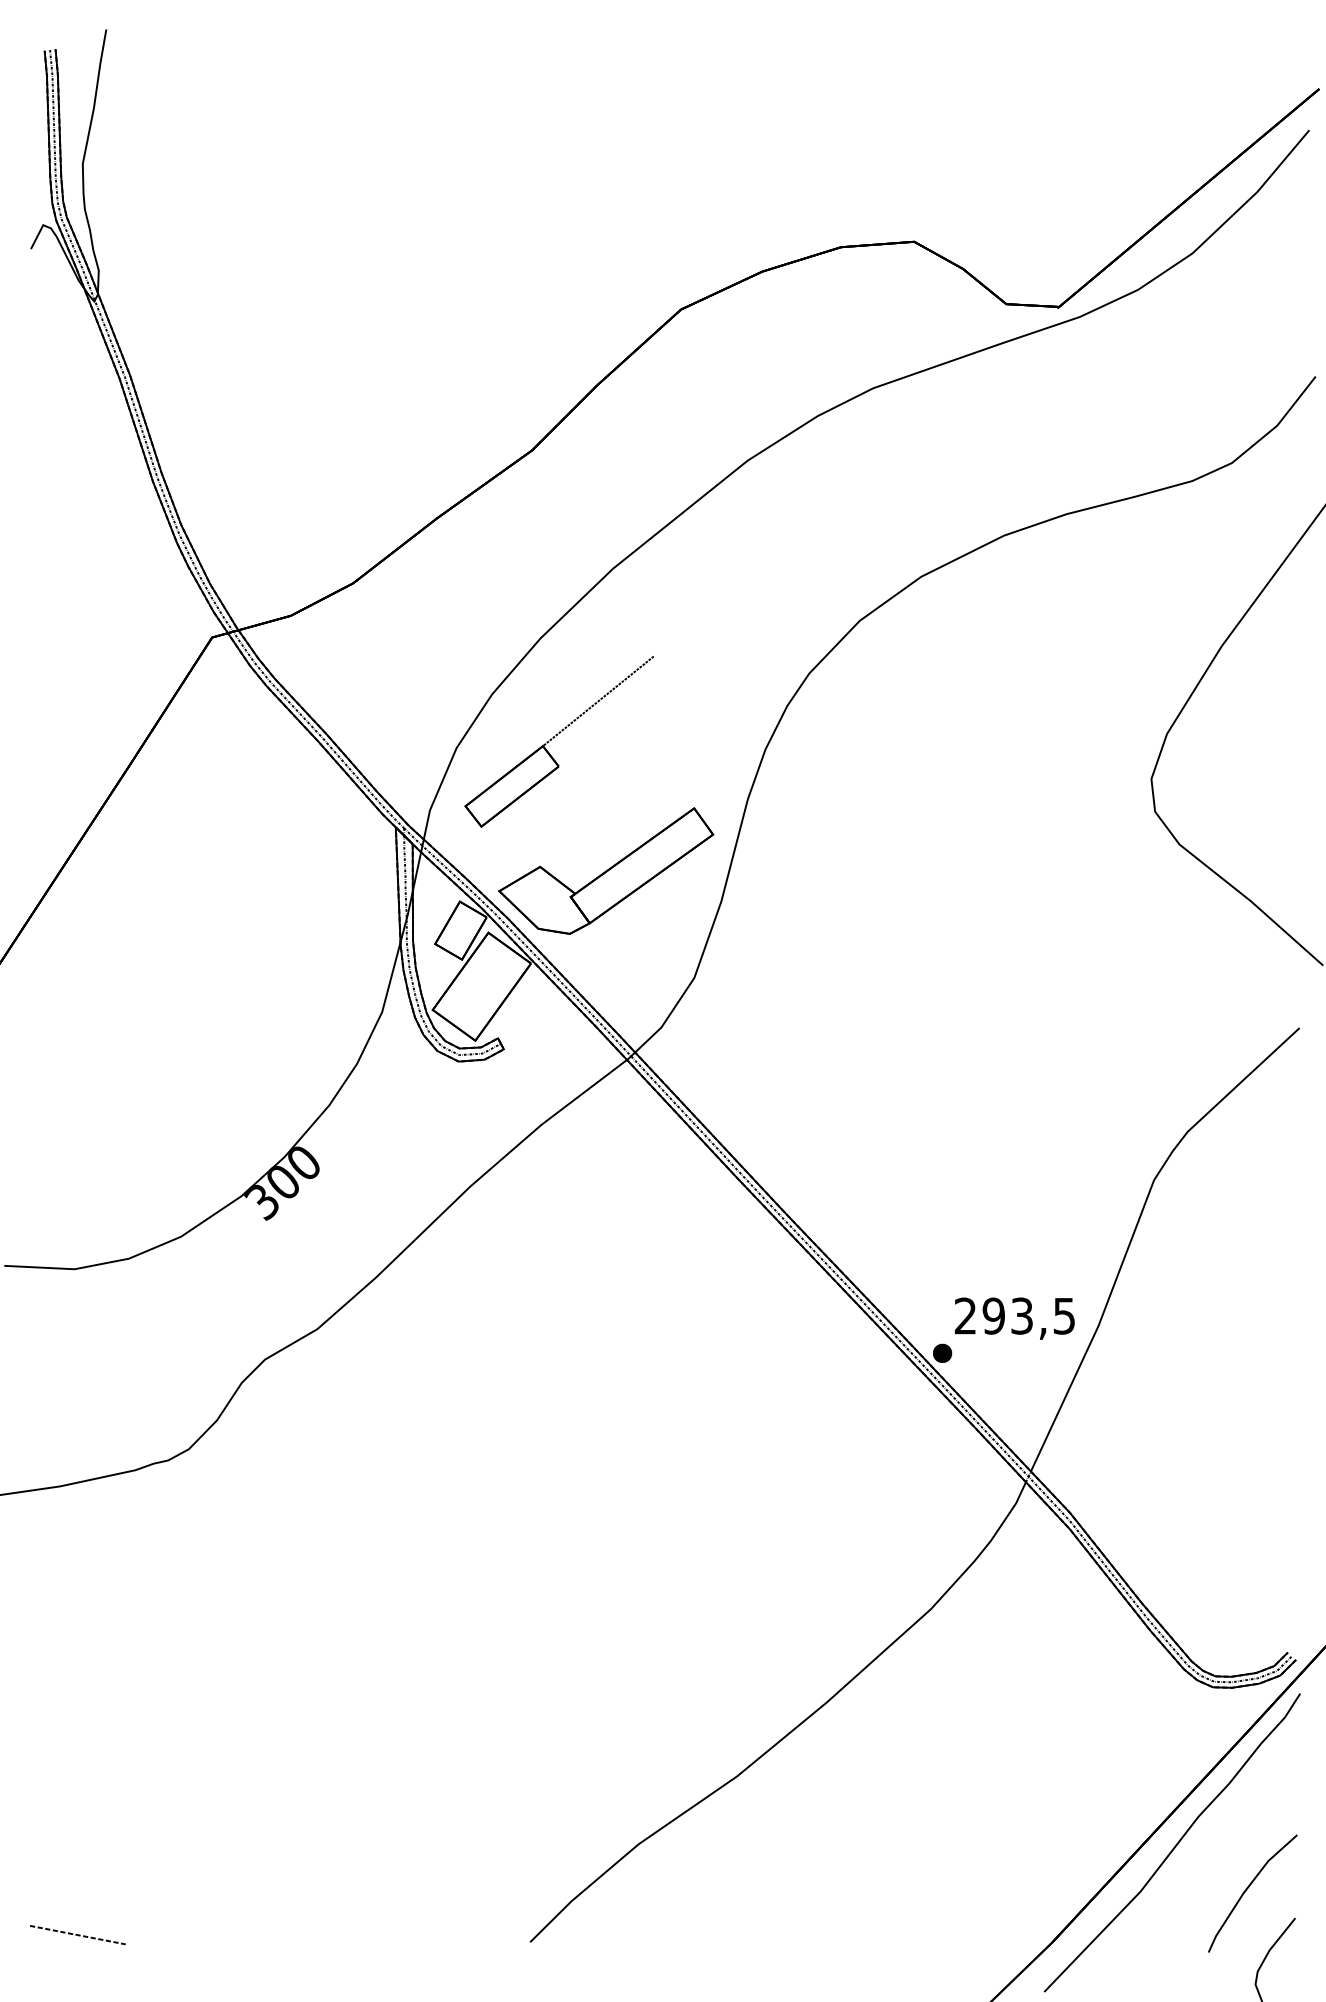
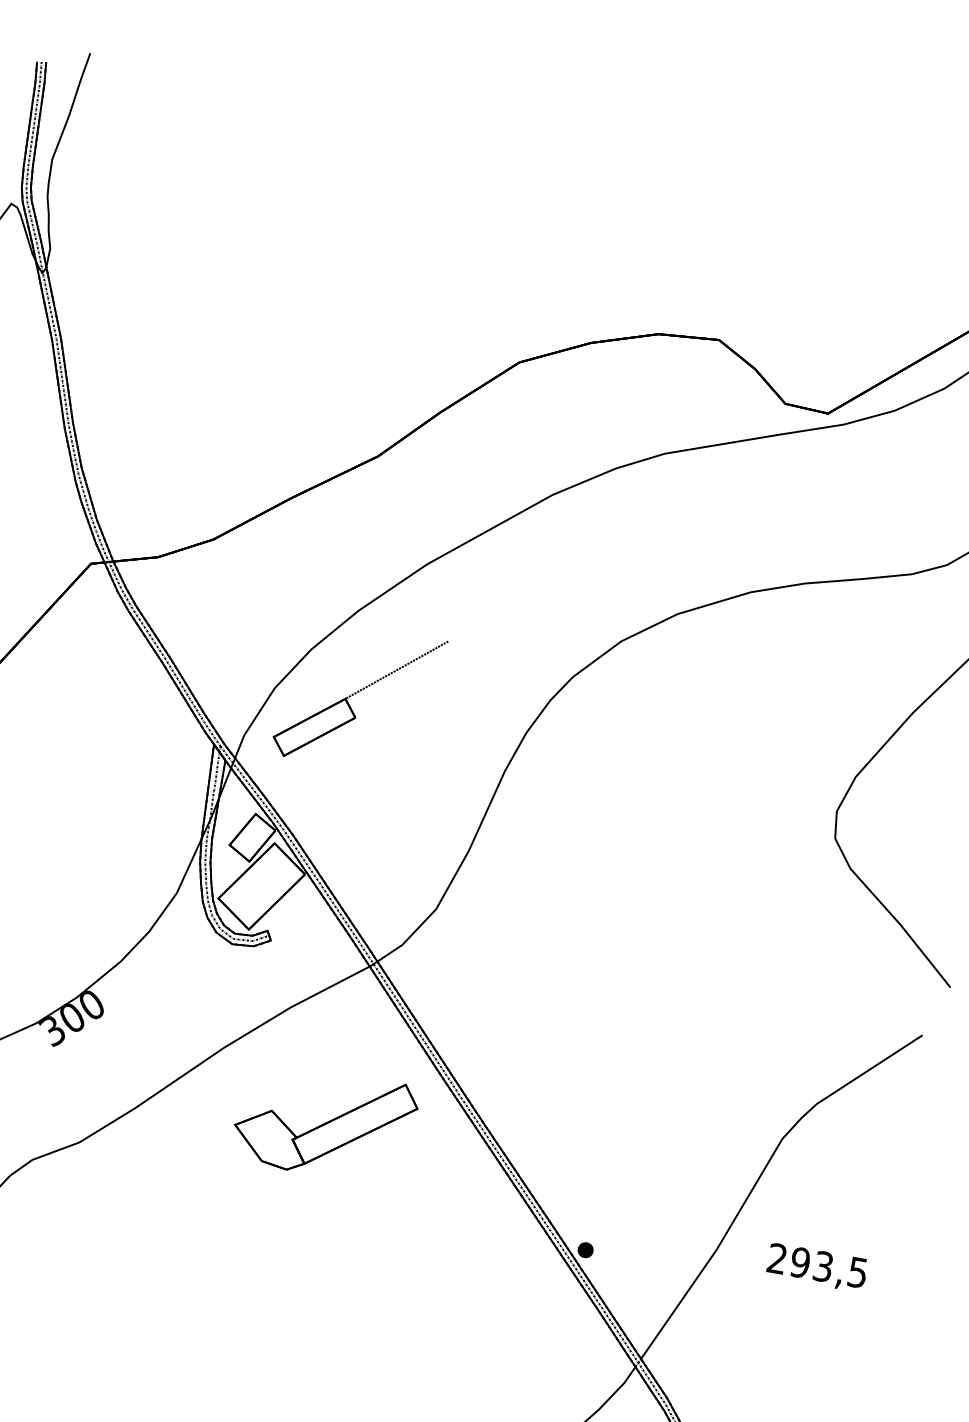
part: (606, 870) -> (325, 1123), moved
text: (1014, 1318) -> (816, 1267), moved

